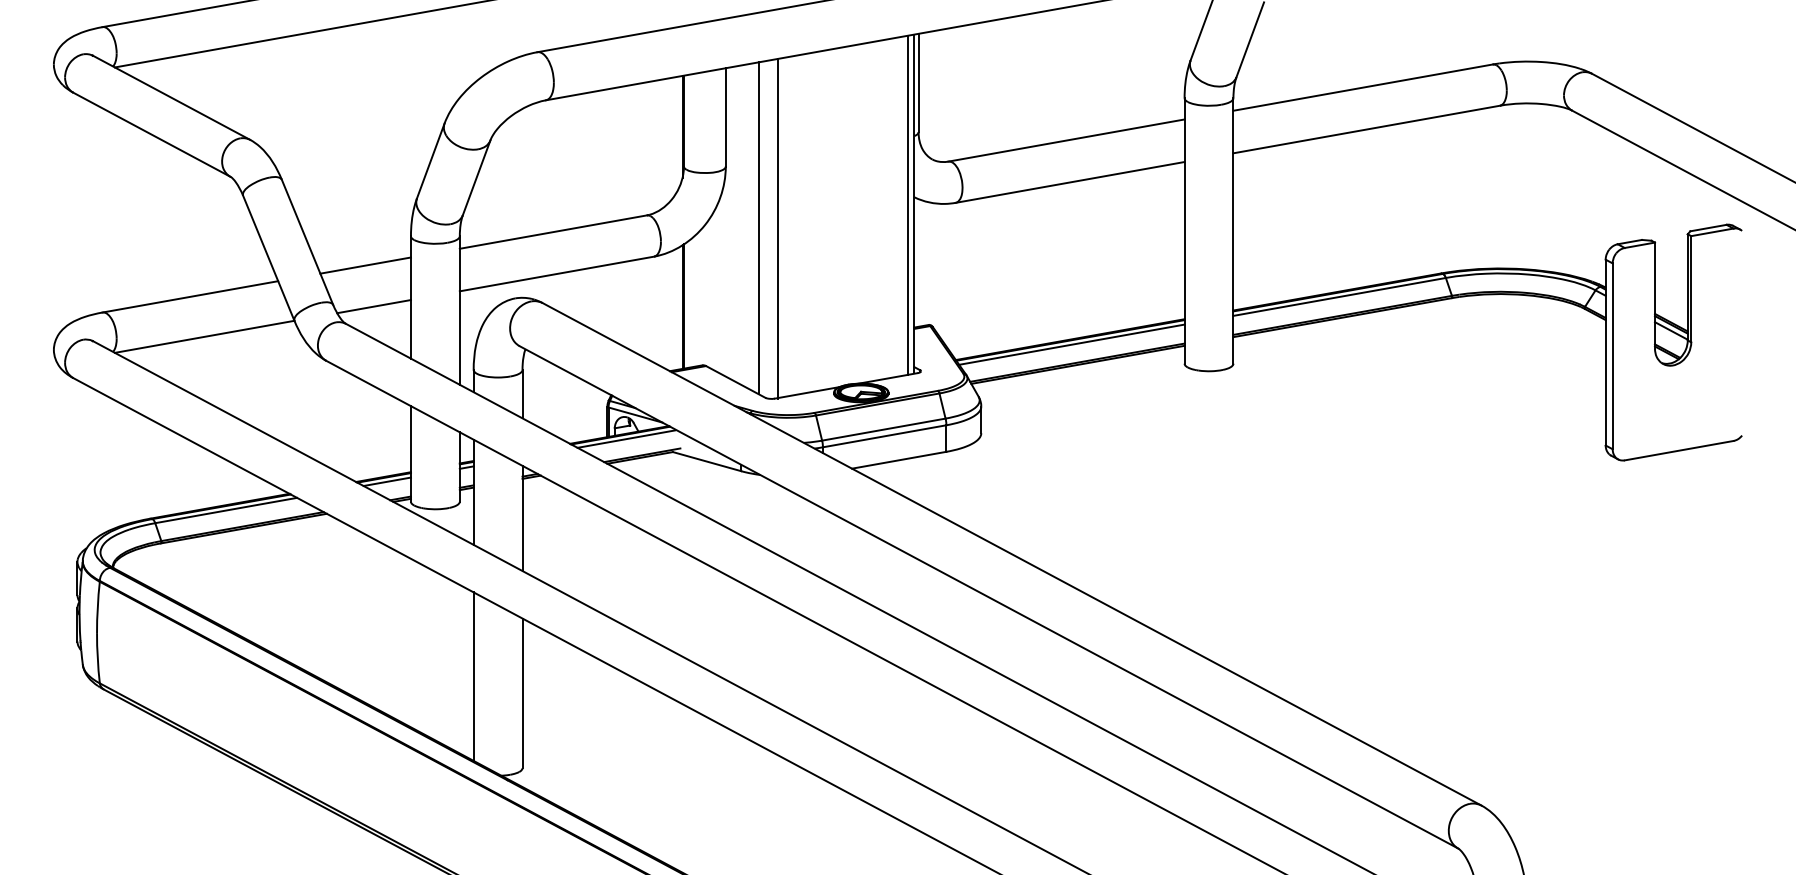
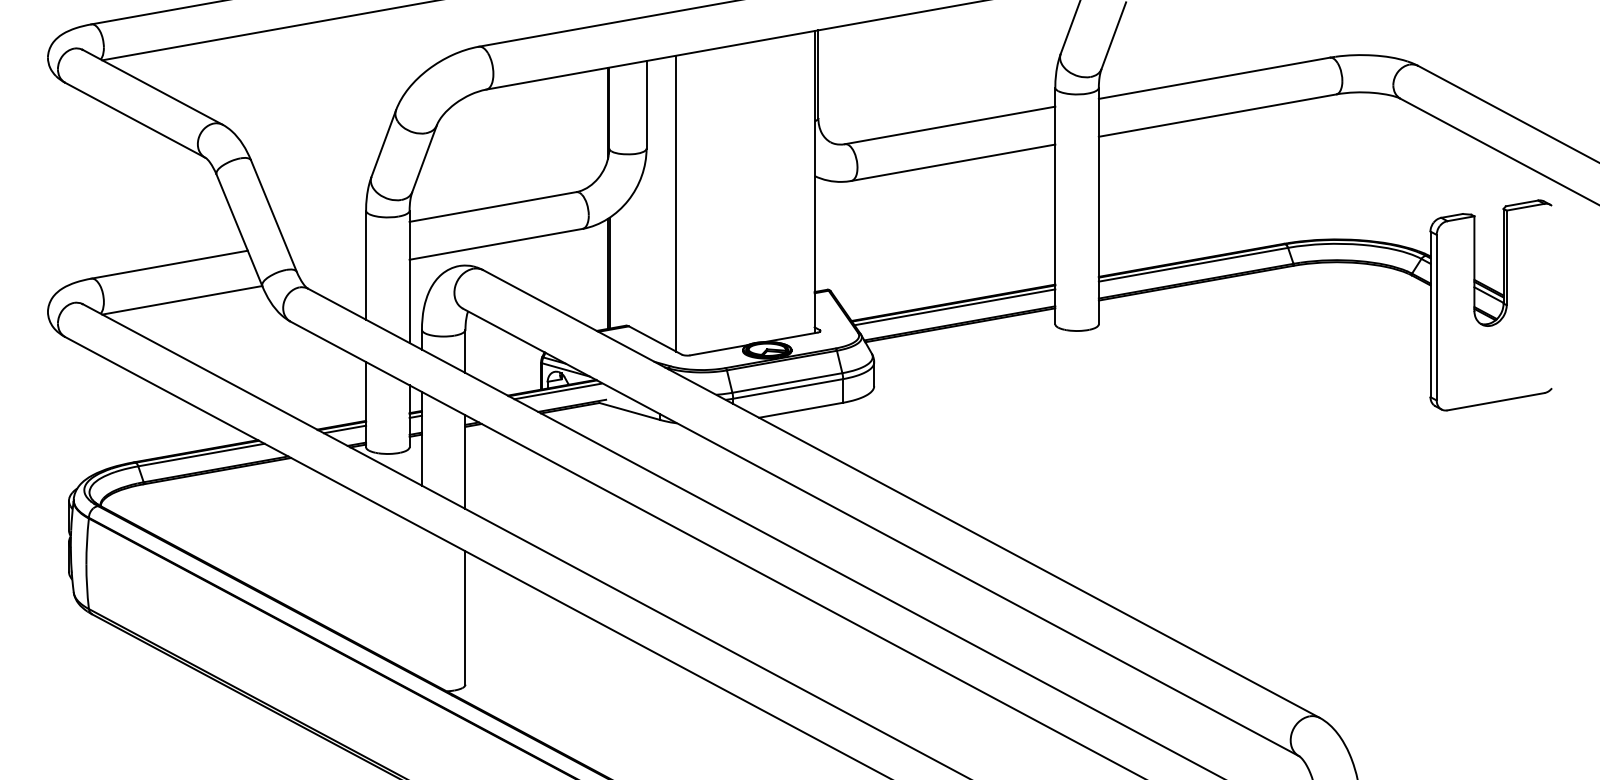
line: (907, 204) -> (808, 182), removed
line: (778, 228) -> (693, 203), removed
line: (365, 265) -> (325, 236), removed
line: (373, 306) -> (332, 273), removed
line: (473, 676) -> (421, 602), removed

